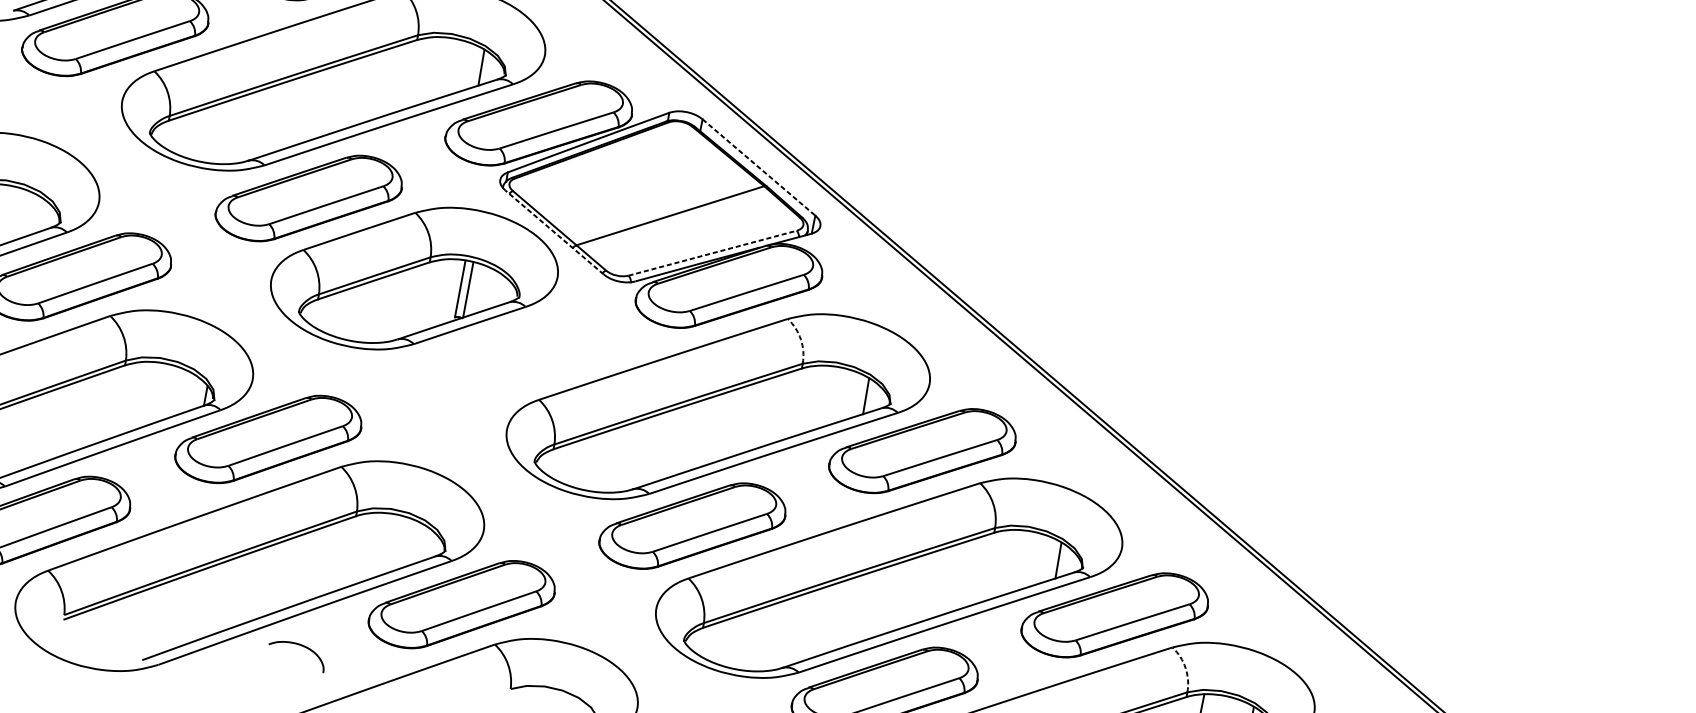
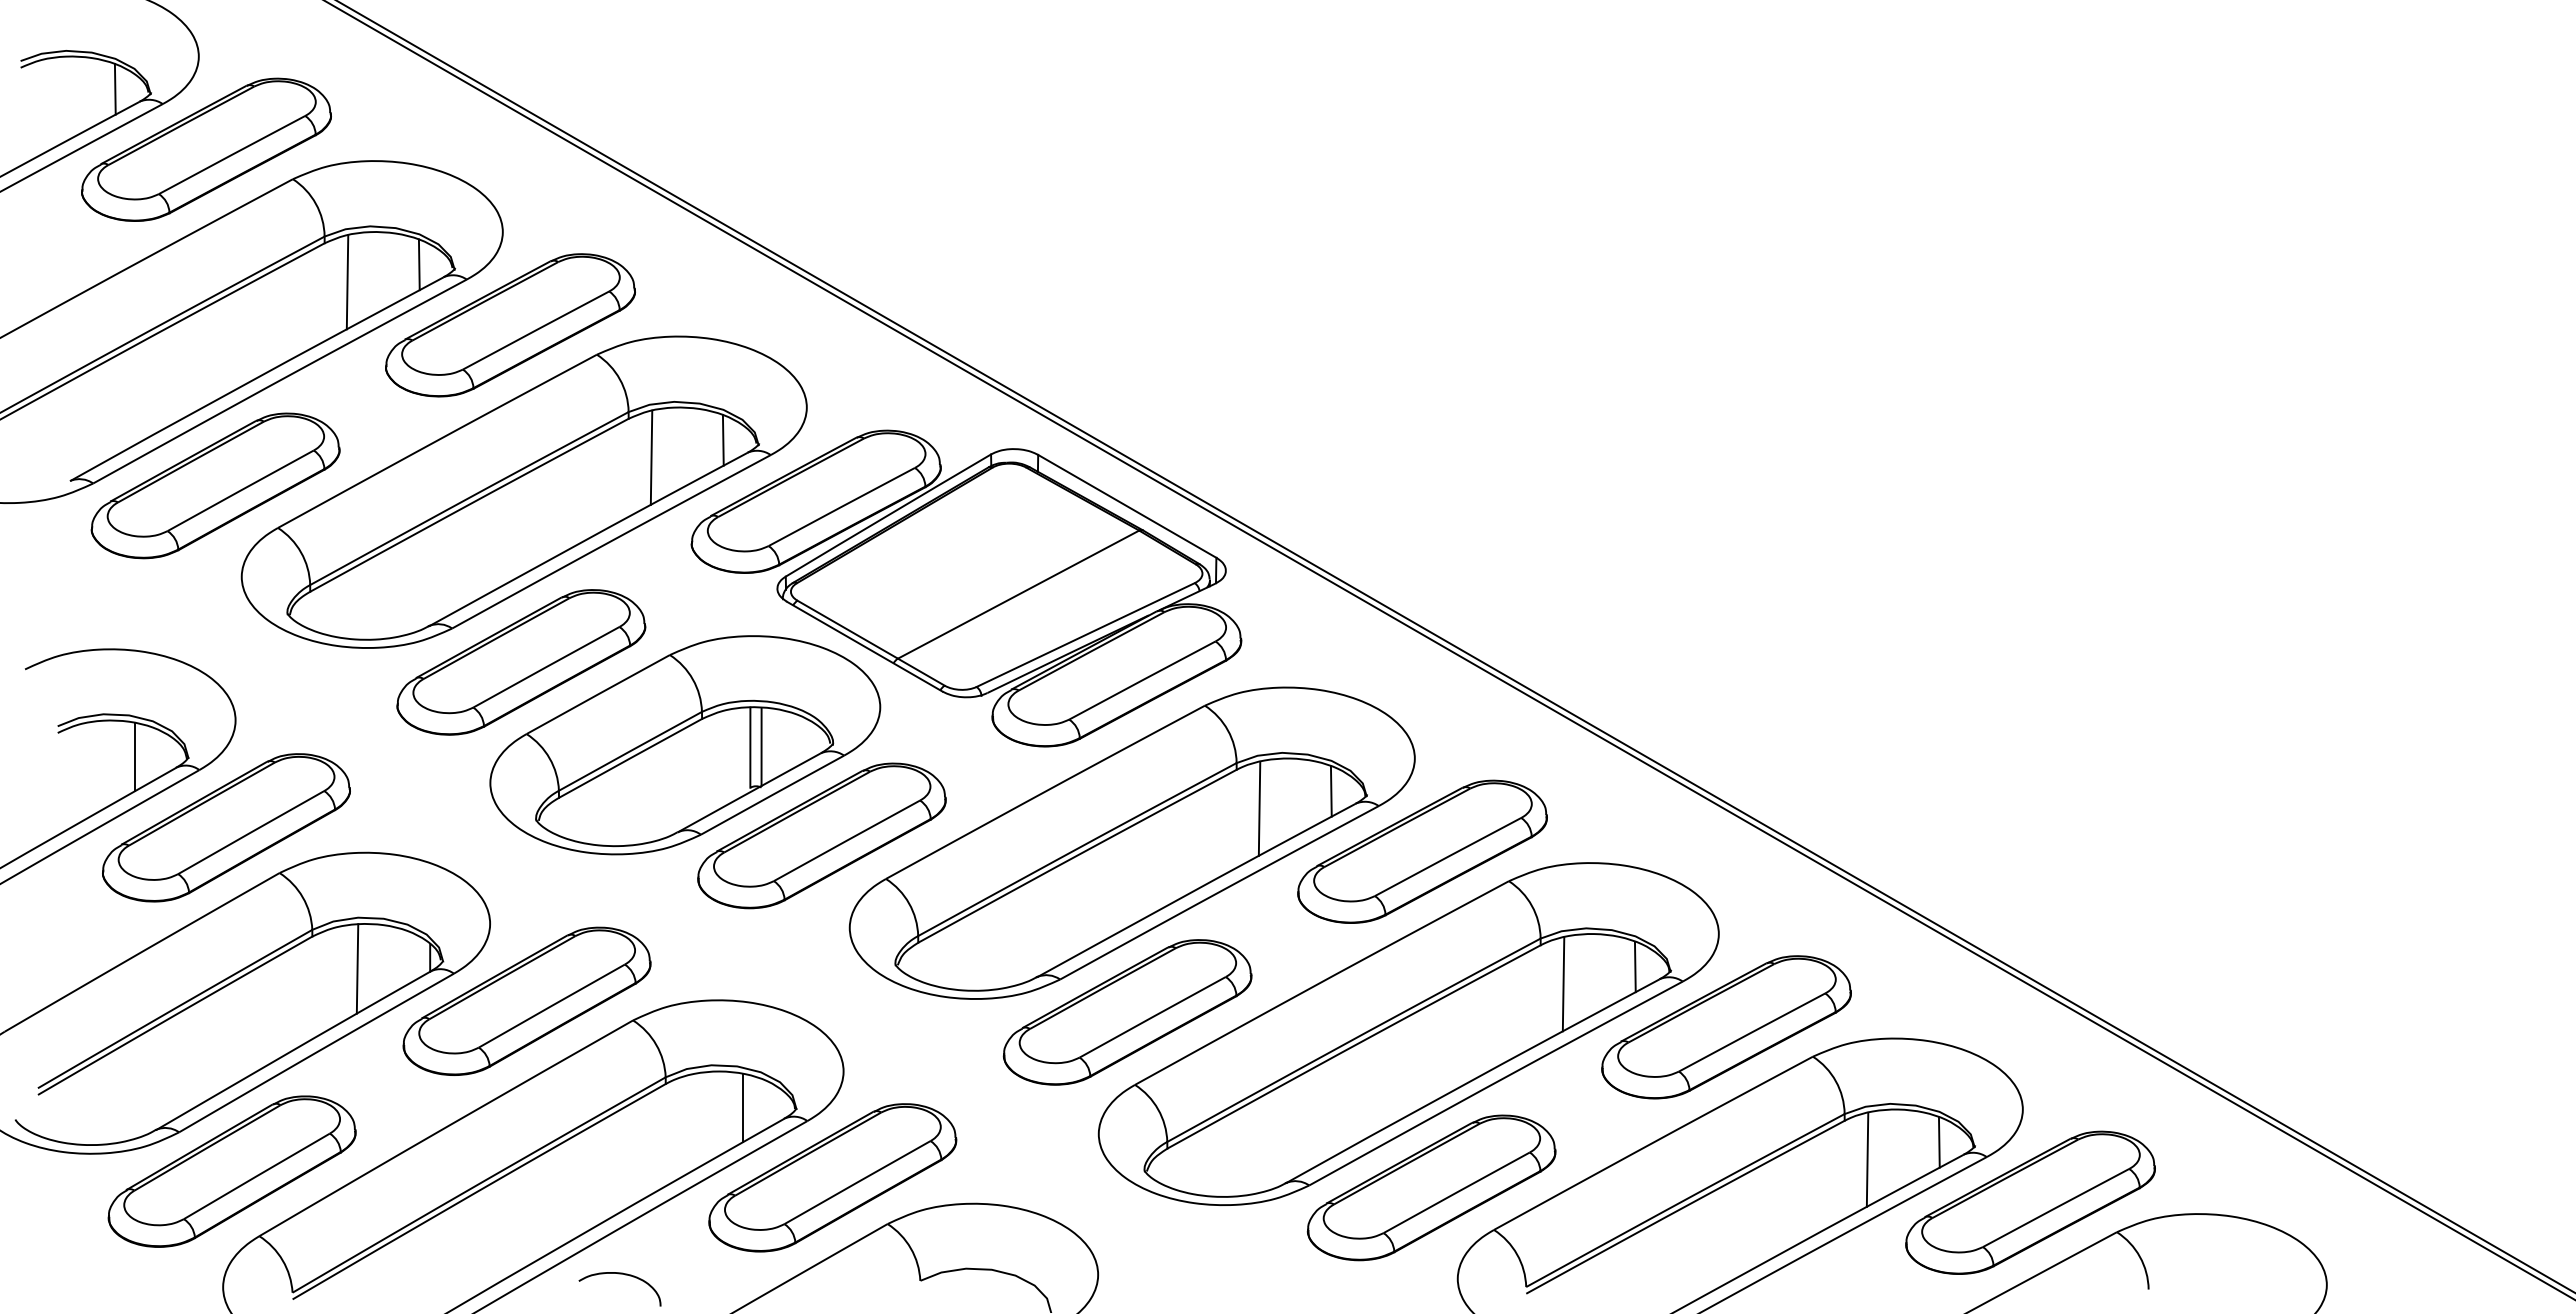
line: (428, 70) -> (651, 457), added
line: (759, 167) -> (1127, 506), dashed -> solid
line: (22, 215) -> (134, 757), added
line: (554, 232) -> (864, 646), dashed -> solid
line: (712, 253) -> (1085, 635), dashed -> solid
arc: (800, 339) -> (1227, 730), dashed -> solid
part: (499, 360) -> (821, 835), added
line: (152, 393) -> (357, 968), added
line: (812, 398) -> (1259, 808), added
line: (407, 542) -> (742, 1107), added
line: (1005, 563) -> (1563, 984), added
arc: (1185, 668) -> (1835, 1081), dashed -> solid

